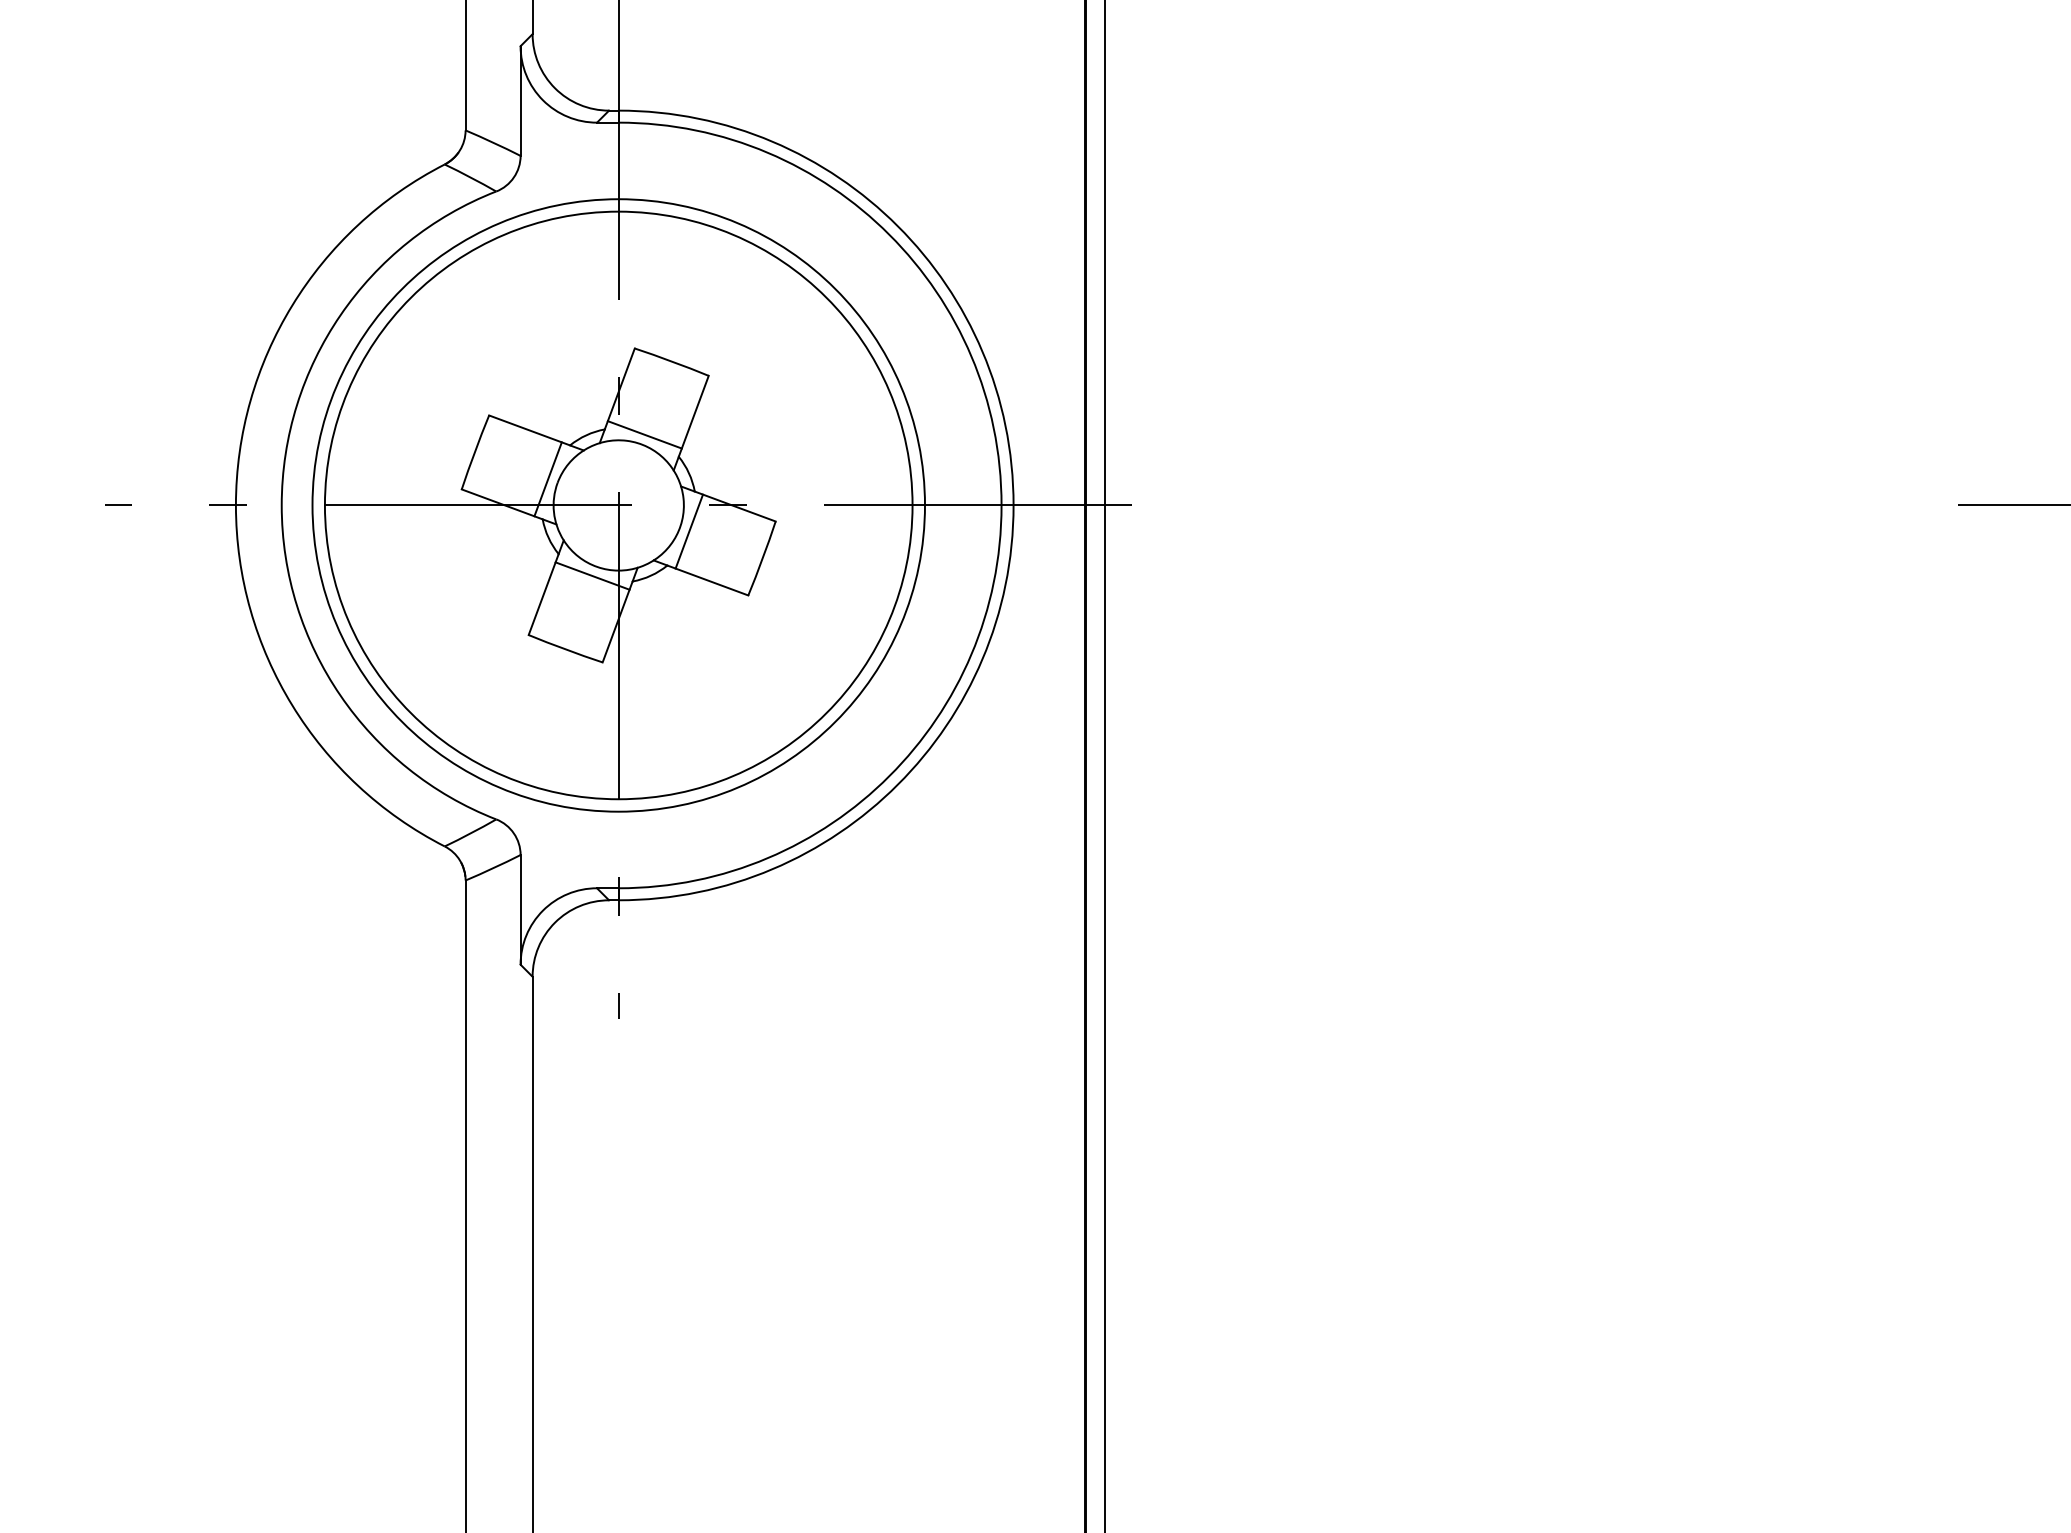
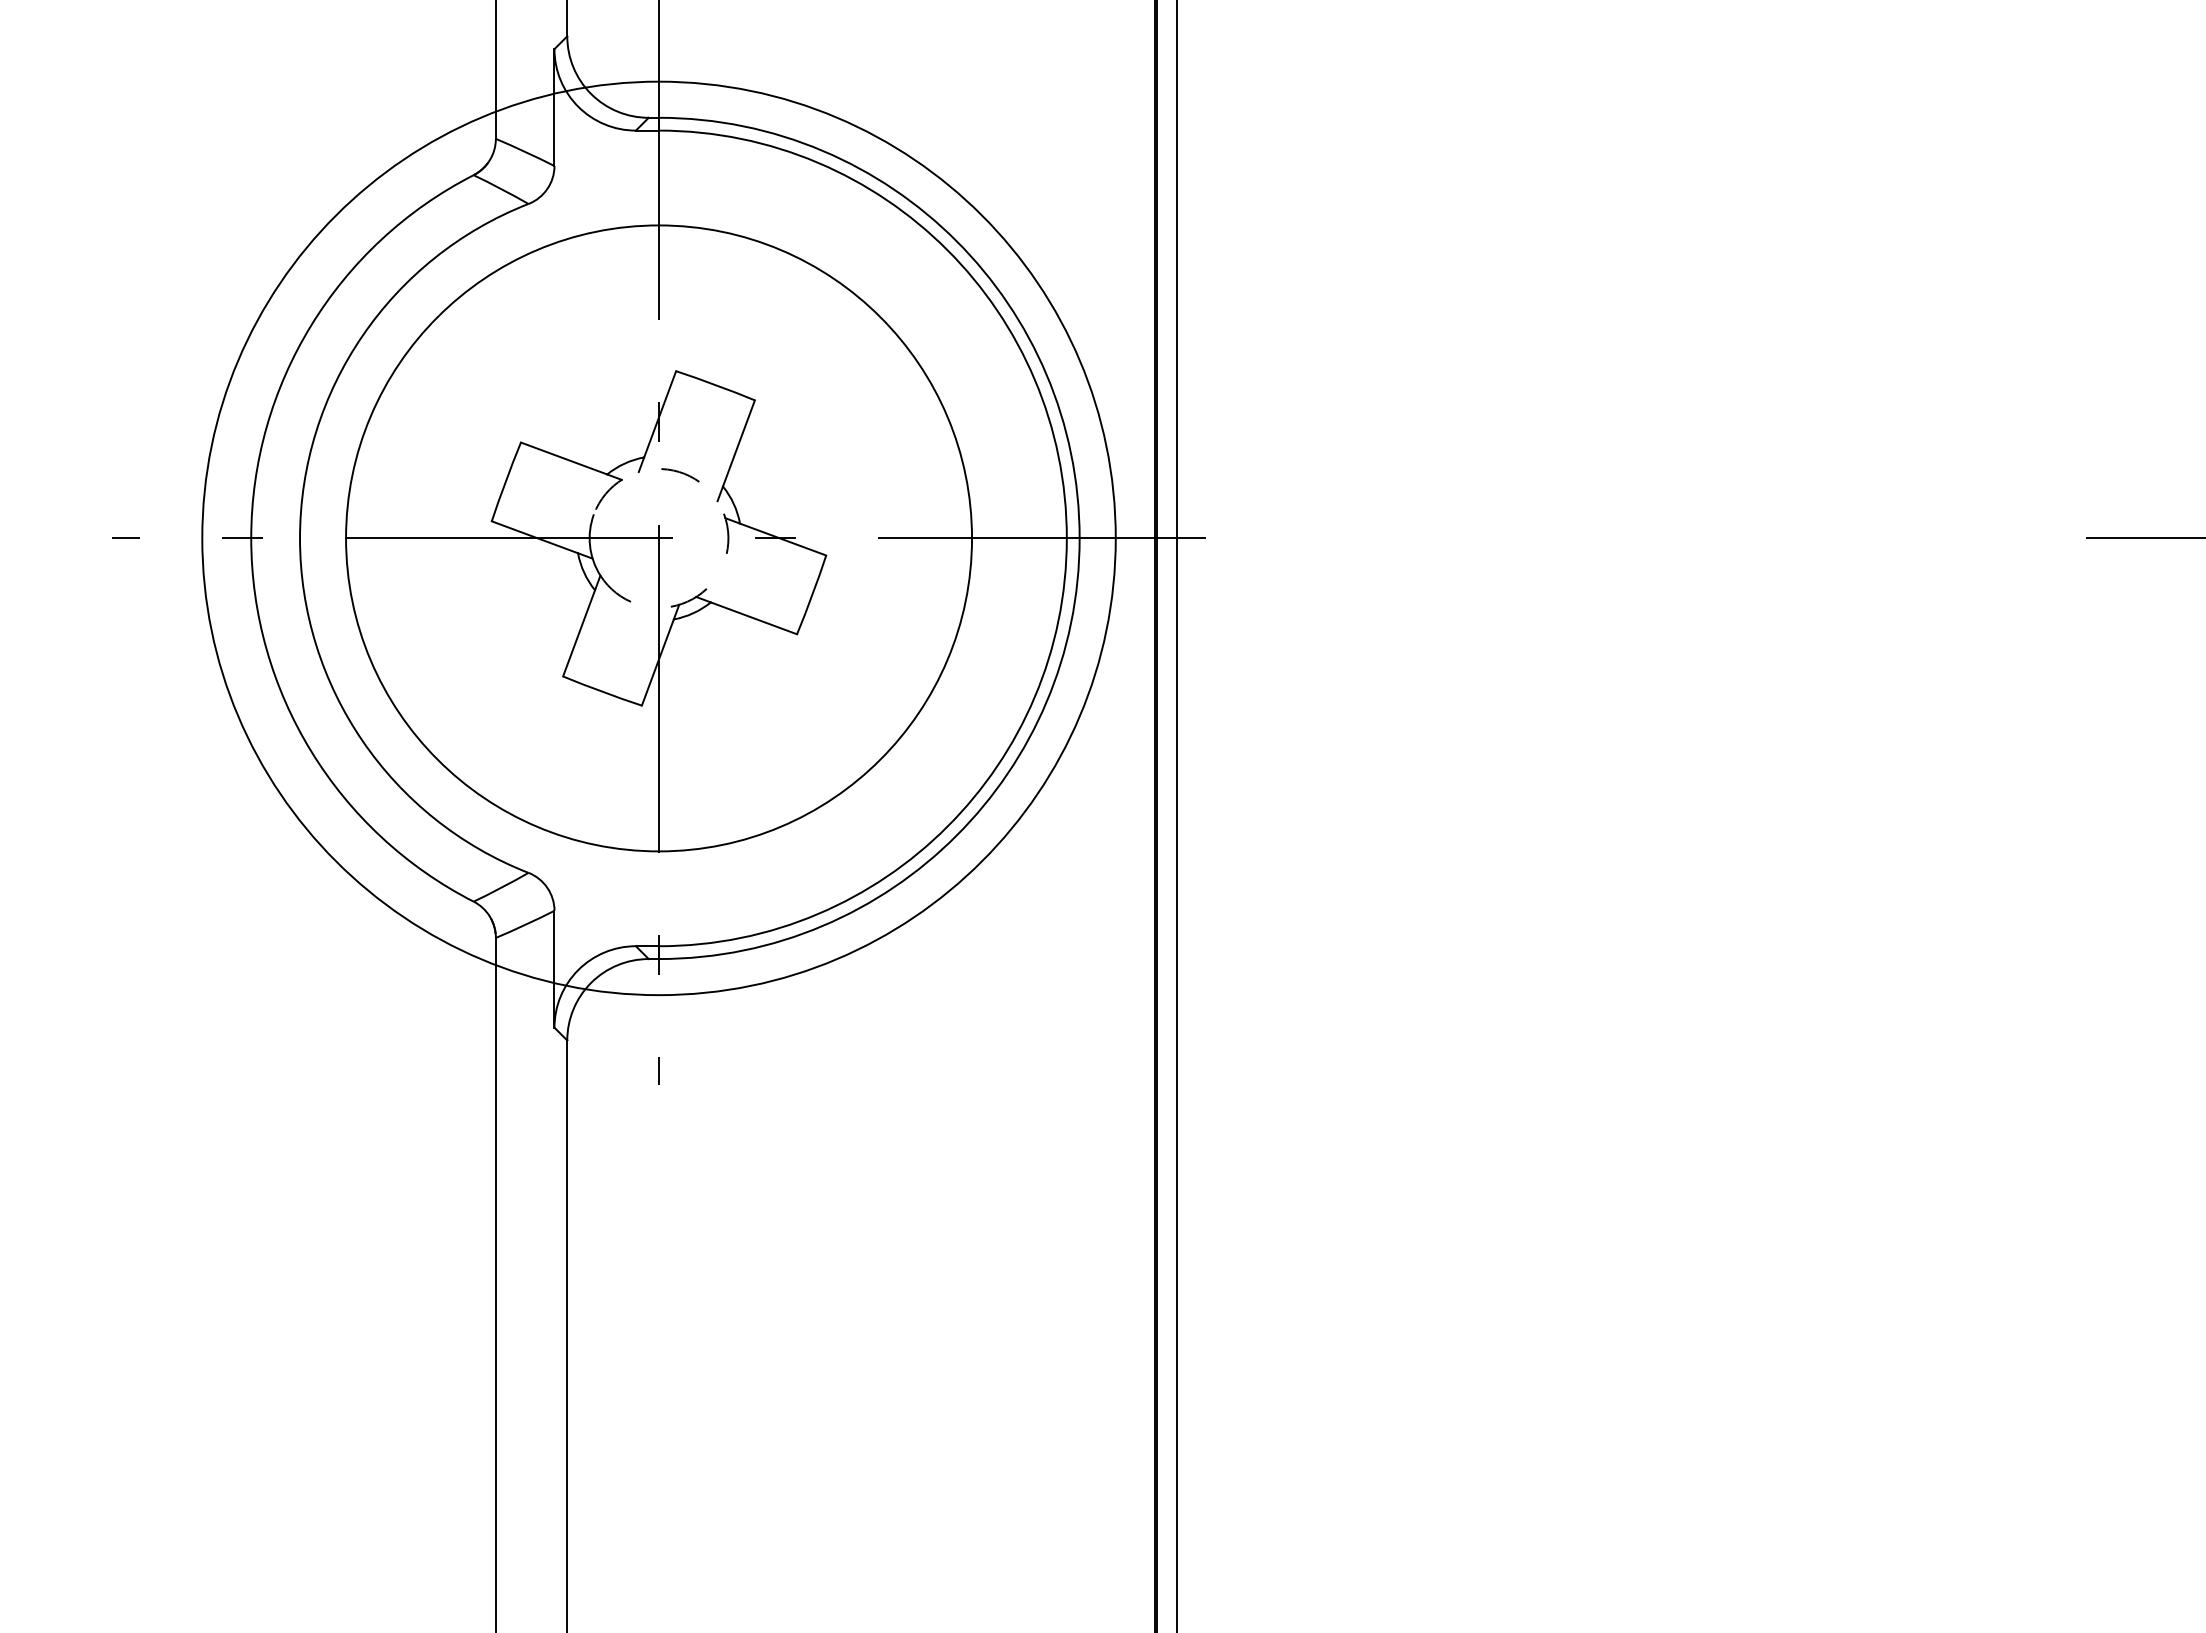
line: (644, 434) -> (686, 462), removed
line: (547, 479) -> (583, 510), removed
arc: (683, 498) -> (728, 531), solid -> dashed
circle: (618, 505) -> (658, 538), size x1.4
line: (688, 530) -> (733, 565), removed
line: (591, 575) -> (630, 613), removed

